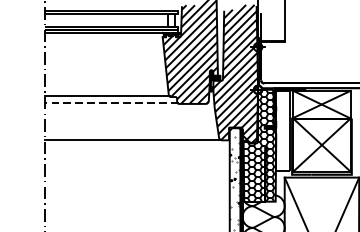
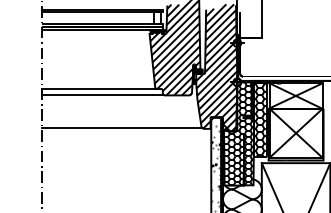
line: (111, 102) -> (102, 94), dashed -> solid
hatch: (283, 130) -> (260, 119), added

